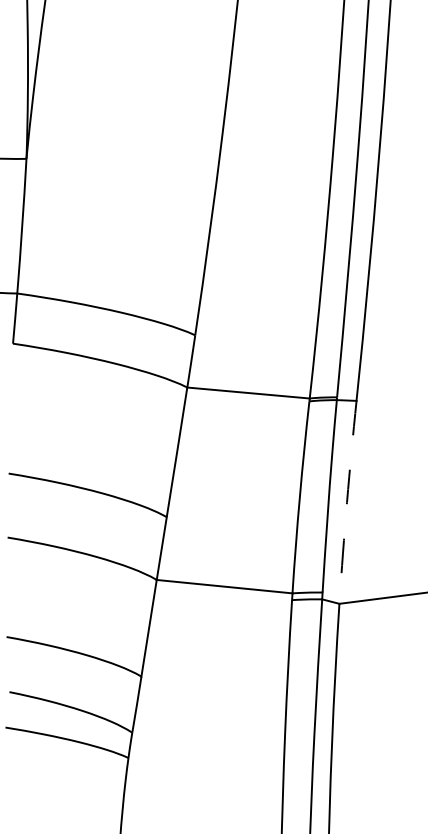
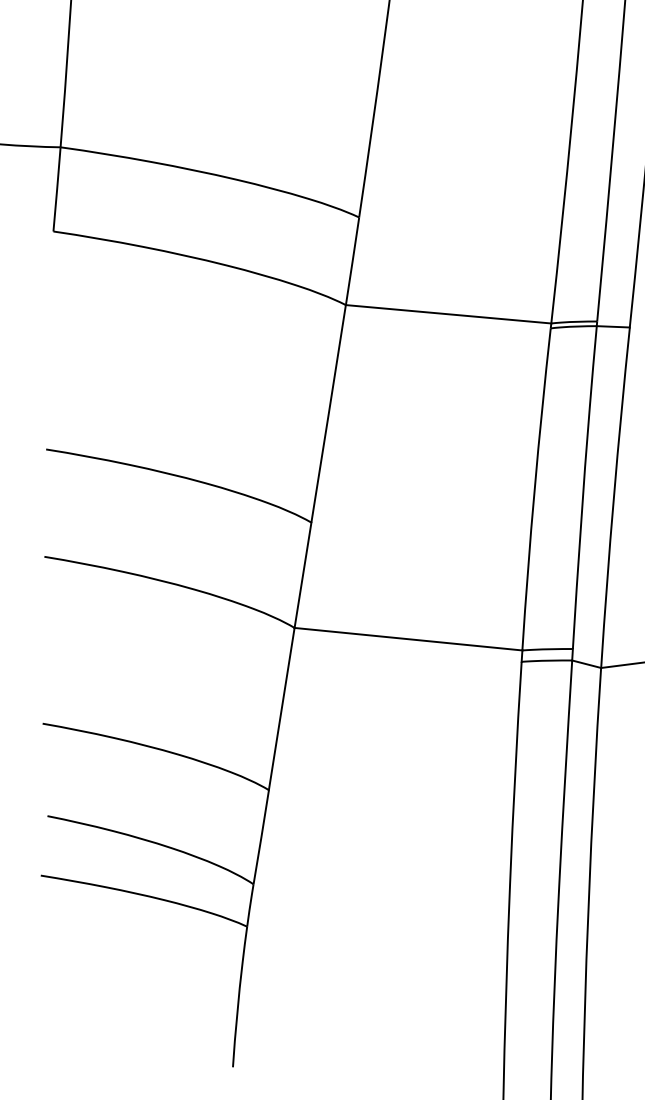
arc: (347, 502) -> (614, 497), dashed -> solid

